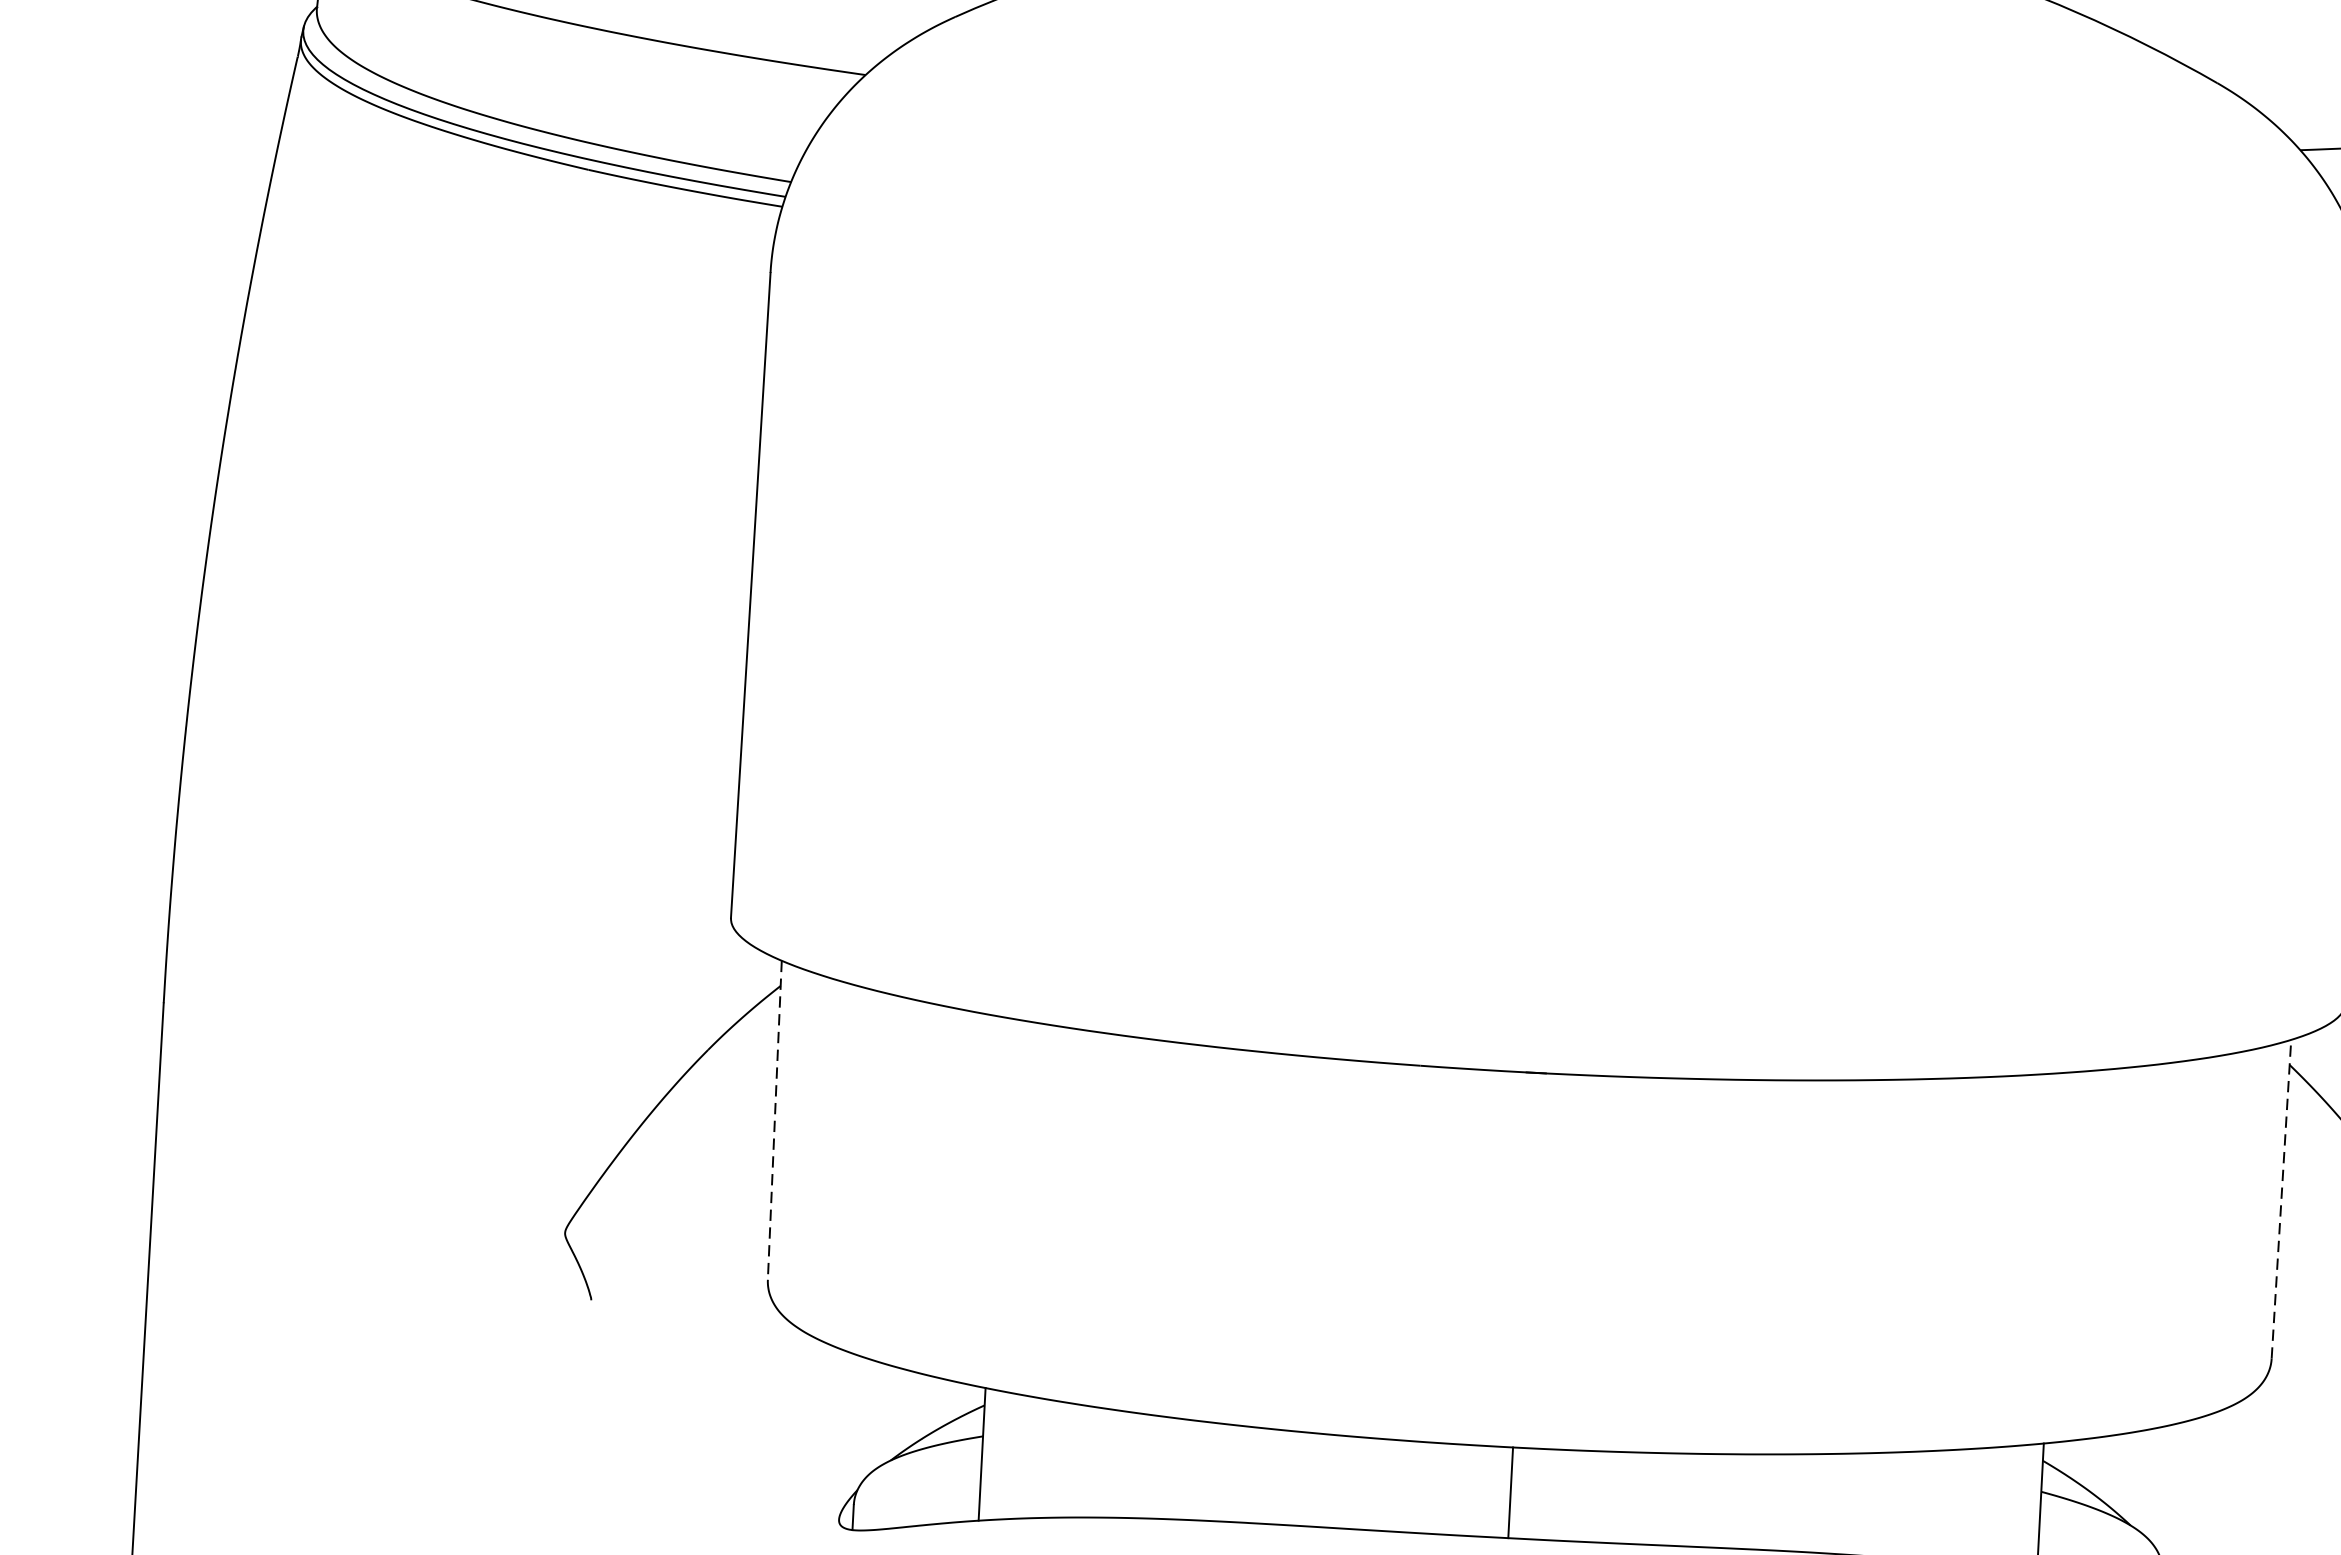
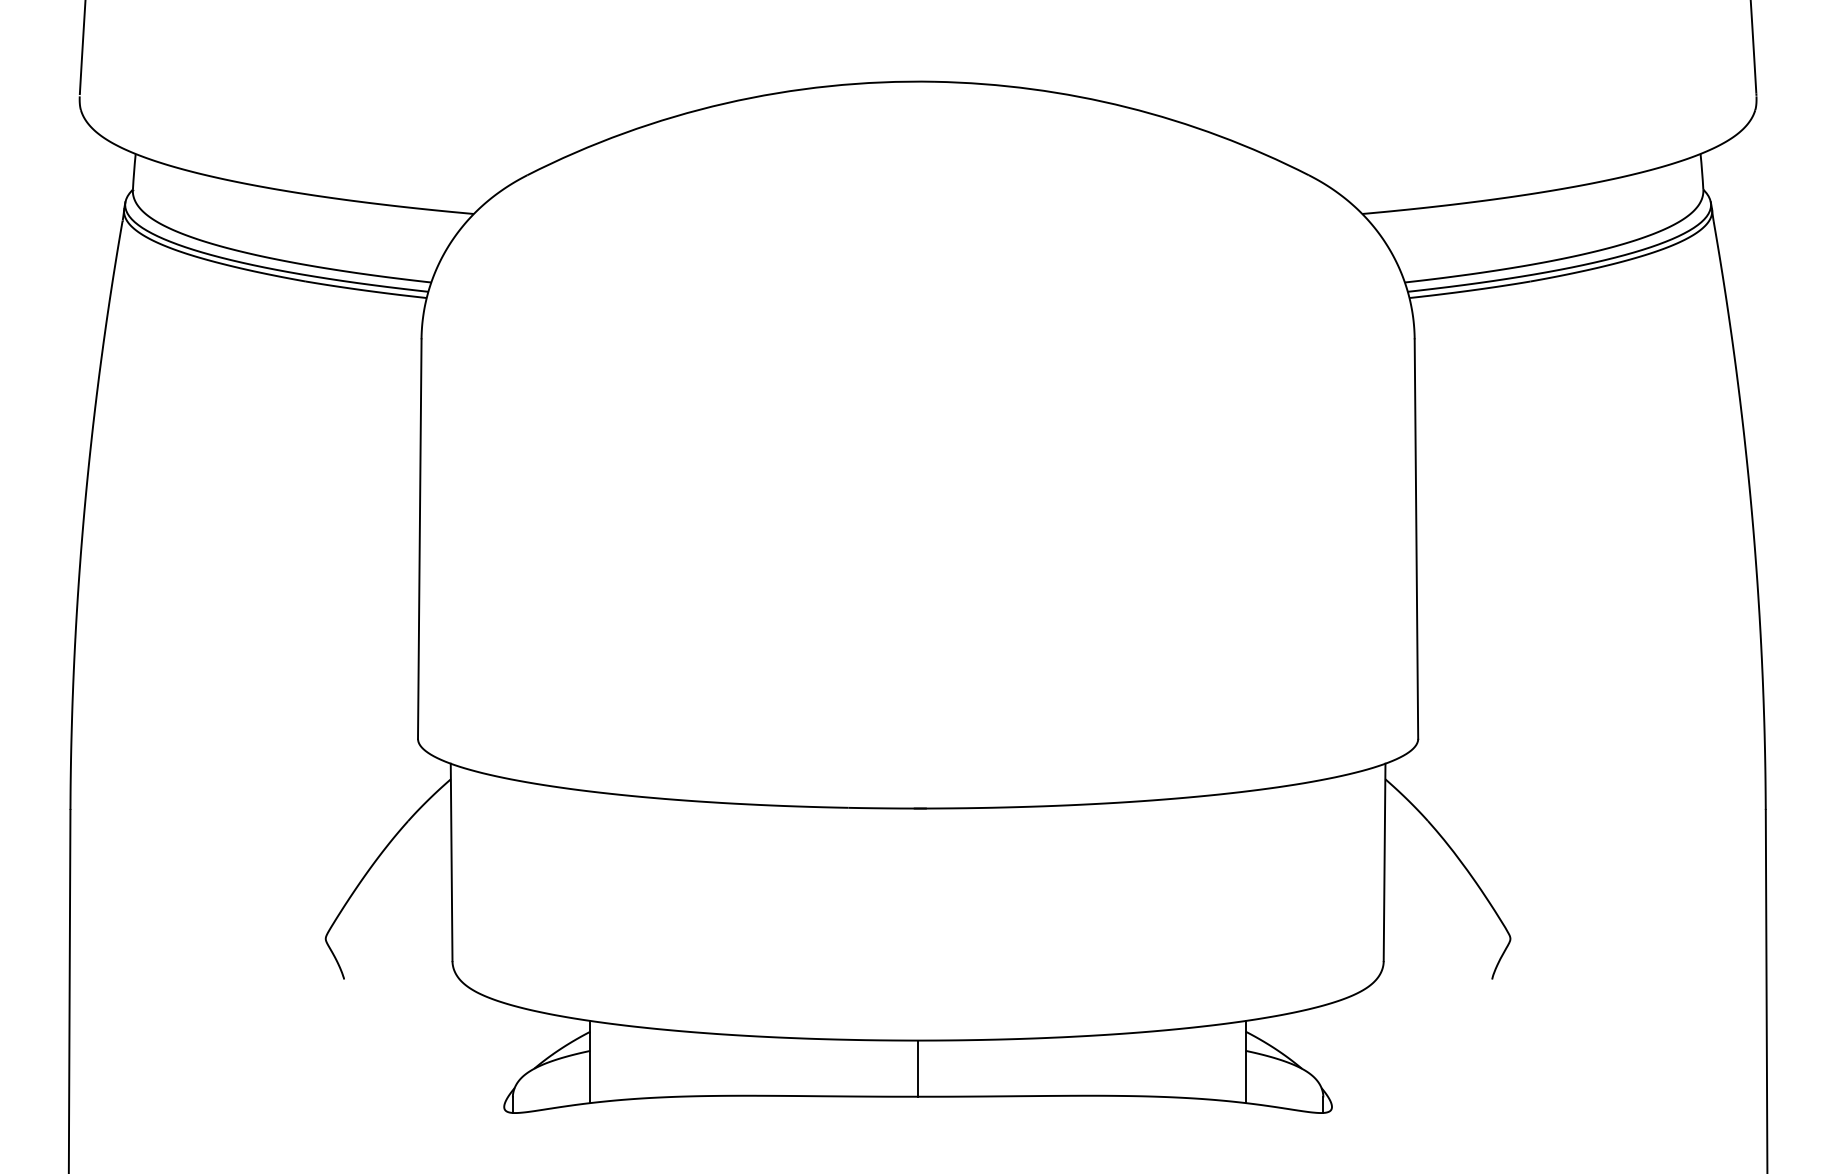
line: (774, 1120) -> (451, 862), dashed -> solid
line: (2281, 1199) -> (1384, 862), dashed -> solid

